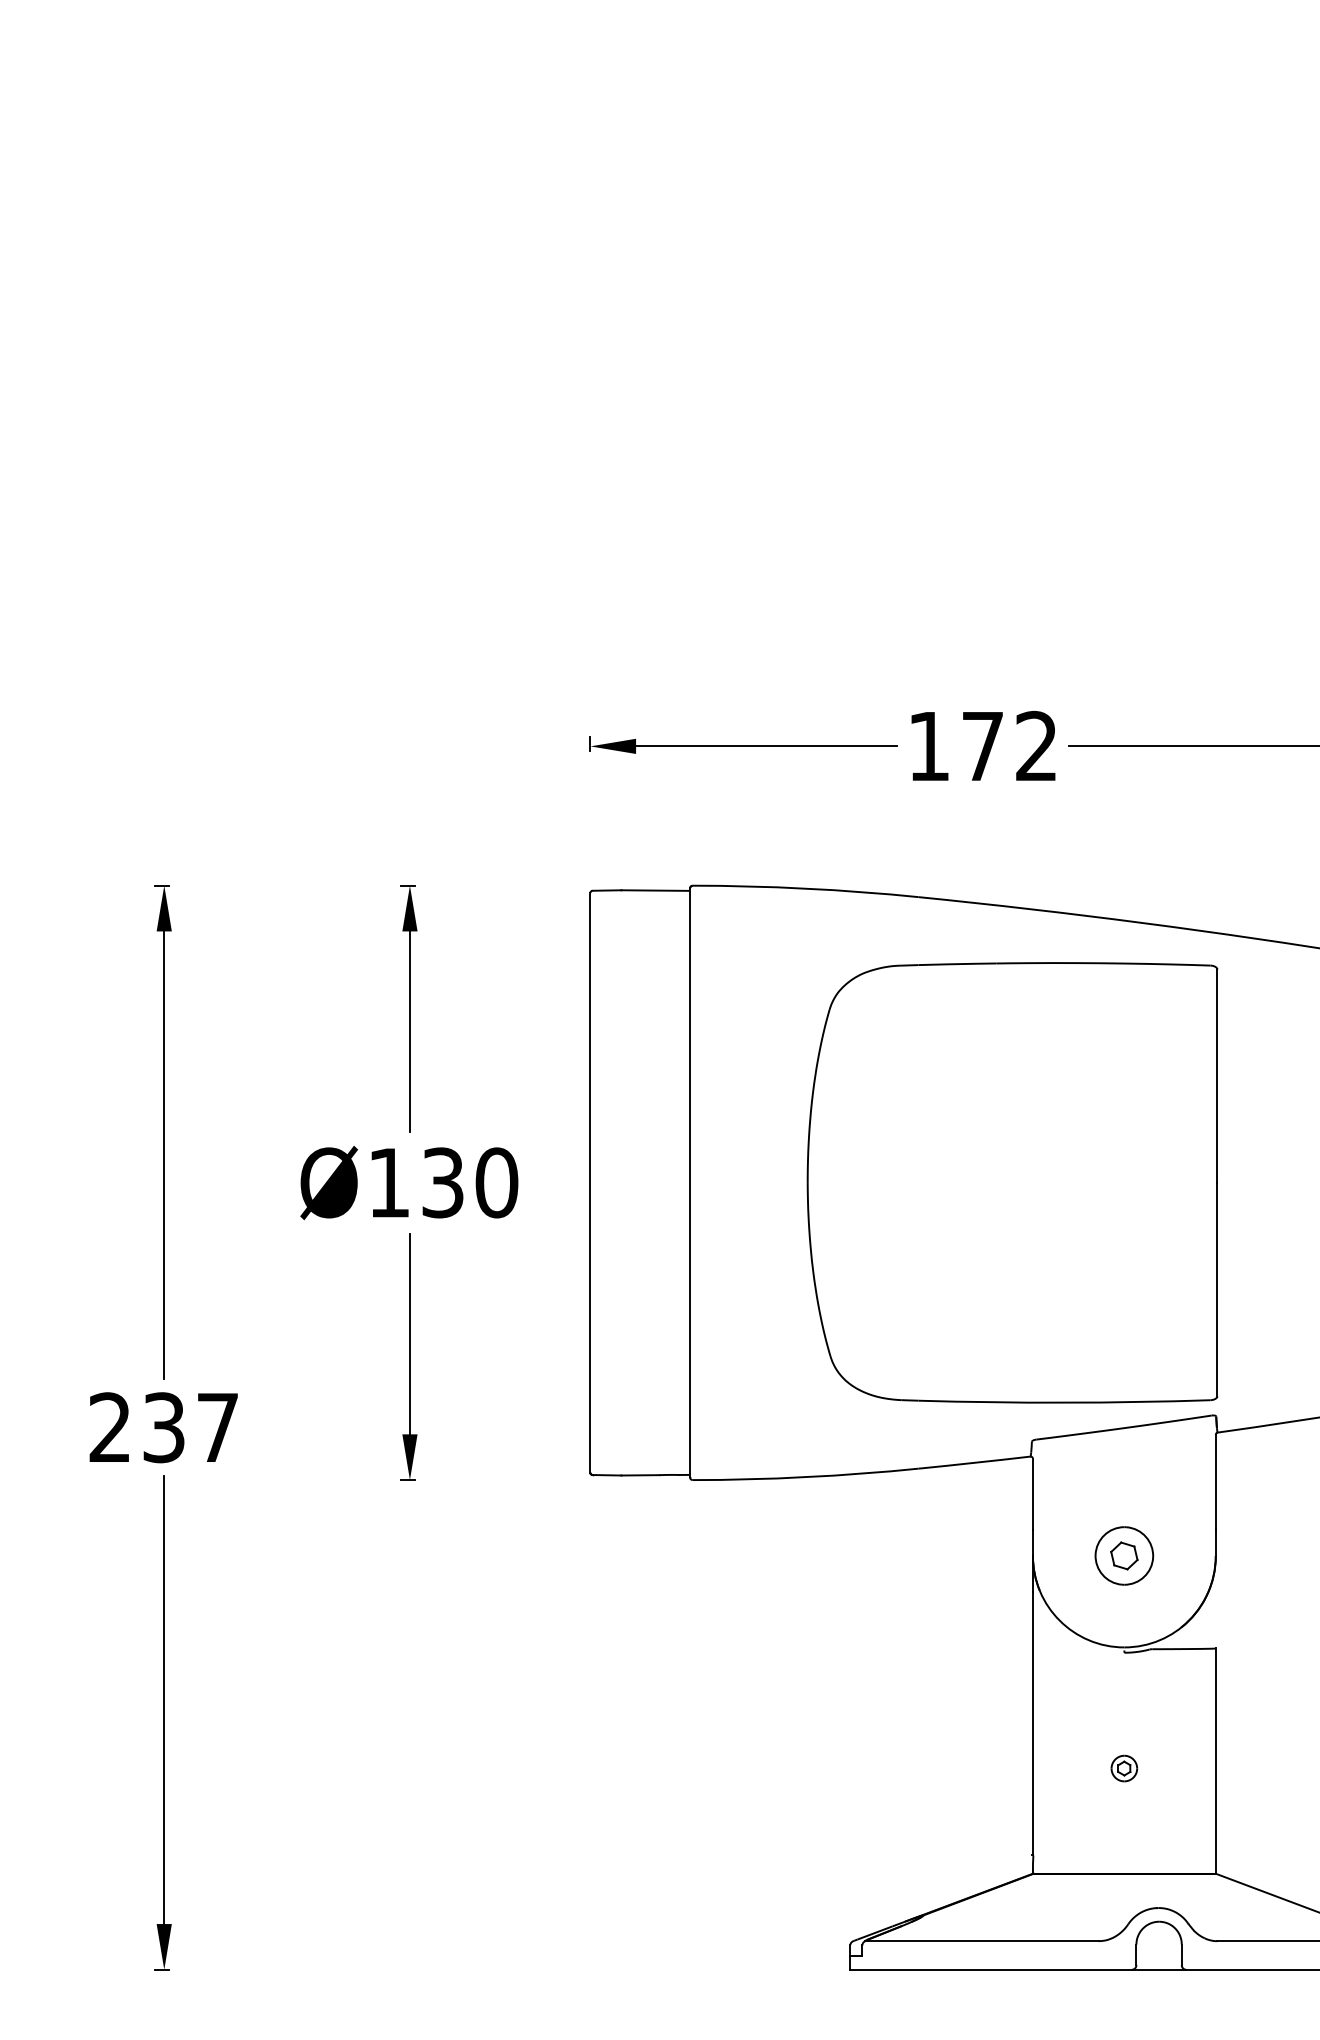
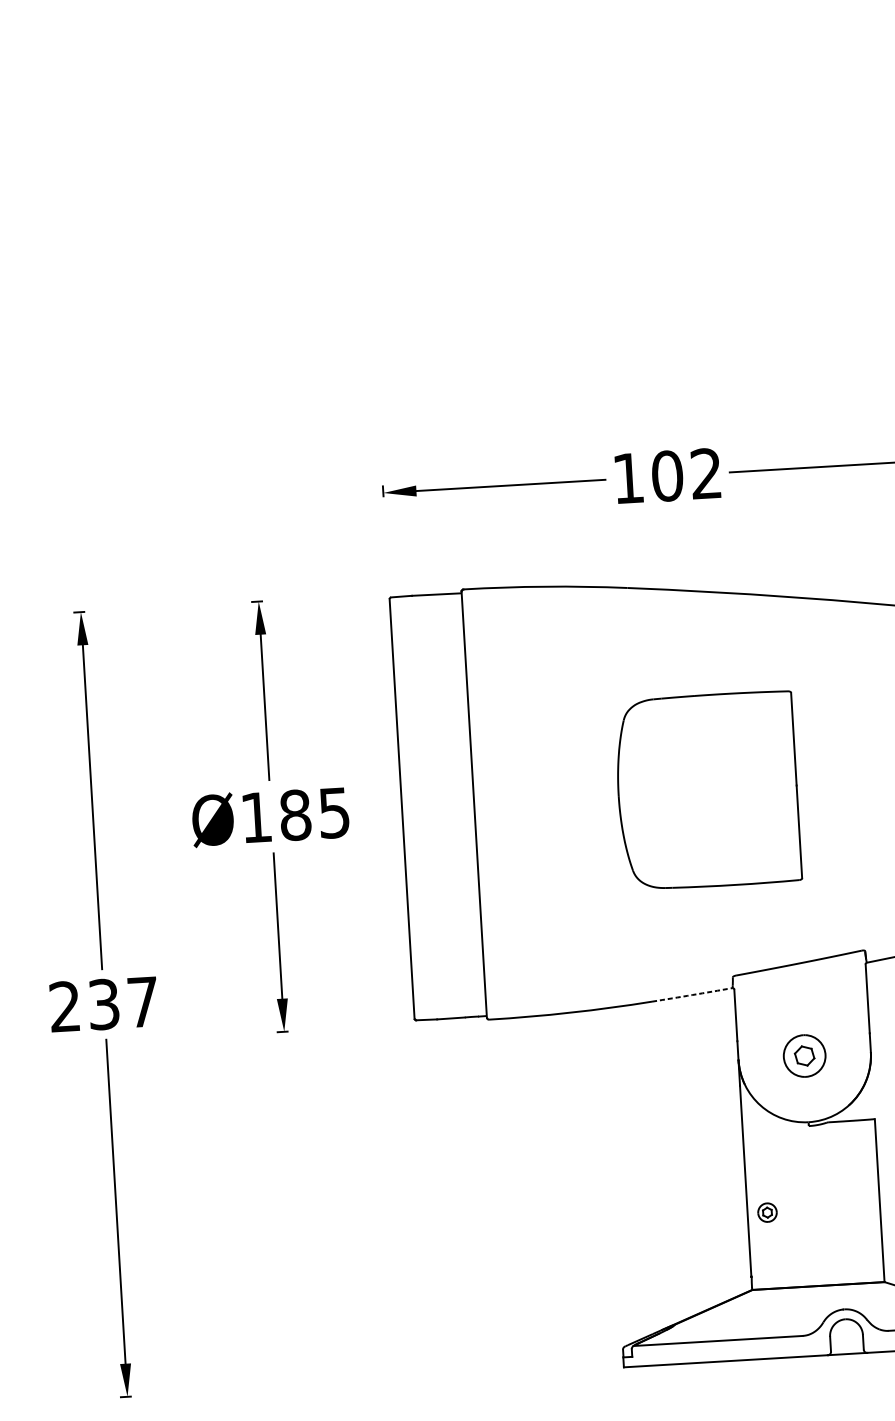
text: (982, 745) -> (667, 475), 172 -> 102
text: (470, 1182) -> (315, 813), Ø130 -> Ø185
part: (1012, 1182) -> (707, 790), size x0.6
arc: (974, 1462) -> (692, 994), solid -> dashed
part: (1124, 1768) -> (767, 1212), moved

